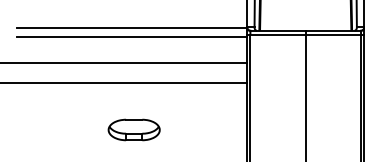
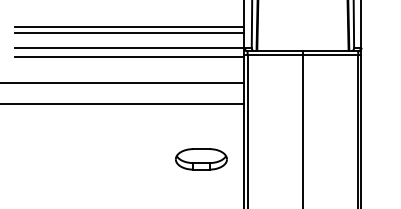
line: (132, 6) -> (129, 26), added
line: (132, 13) -> (129, 33), added
part: (134, 130) -> (201, 159), moved

